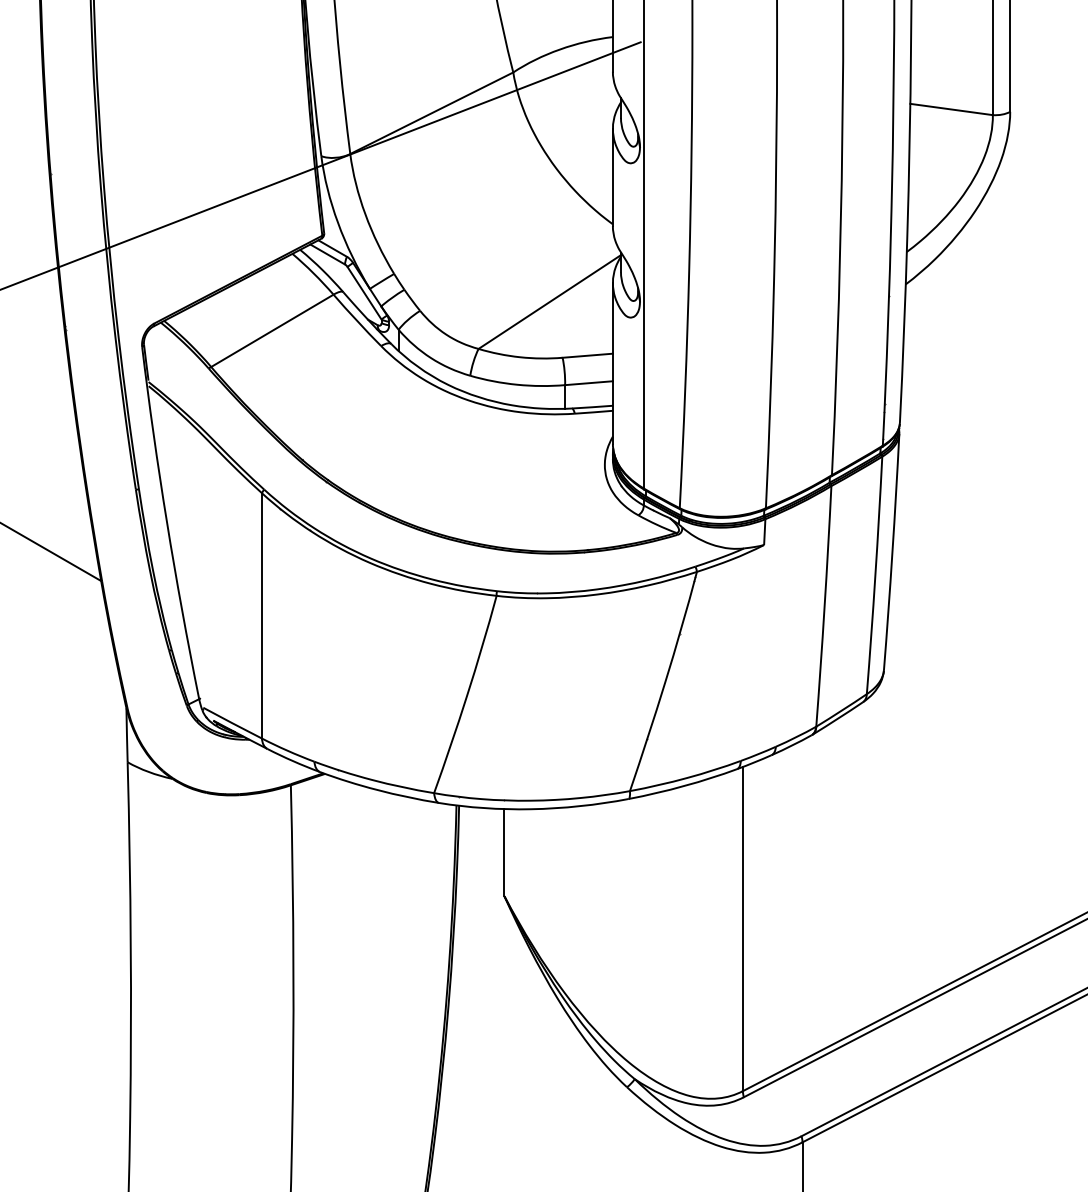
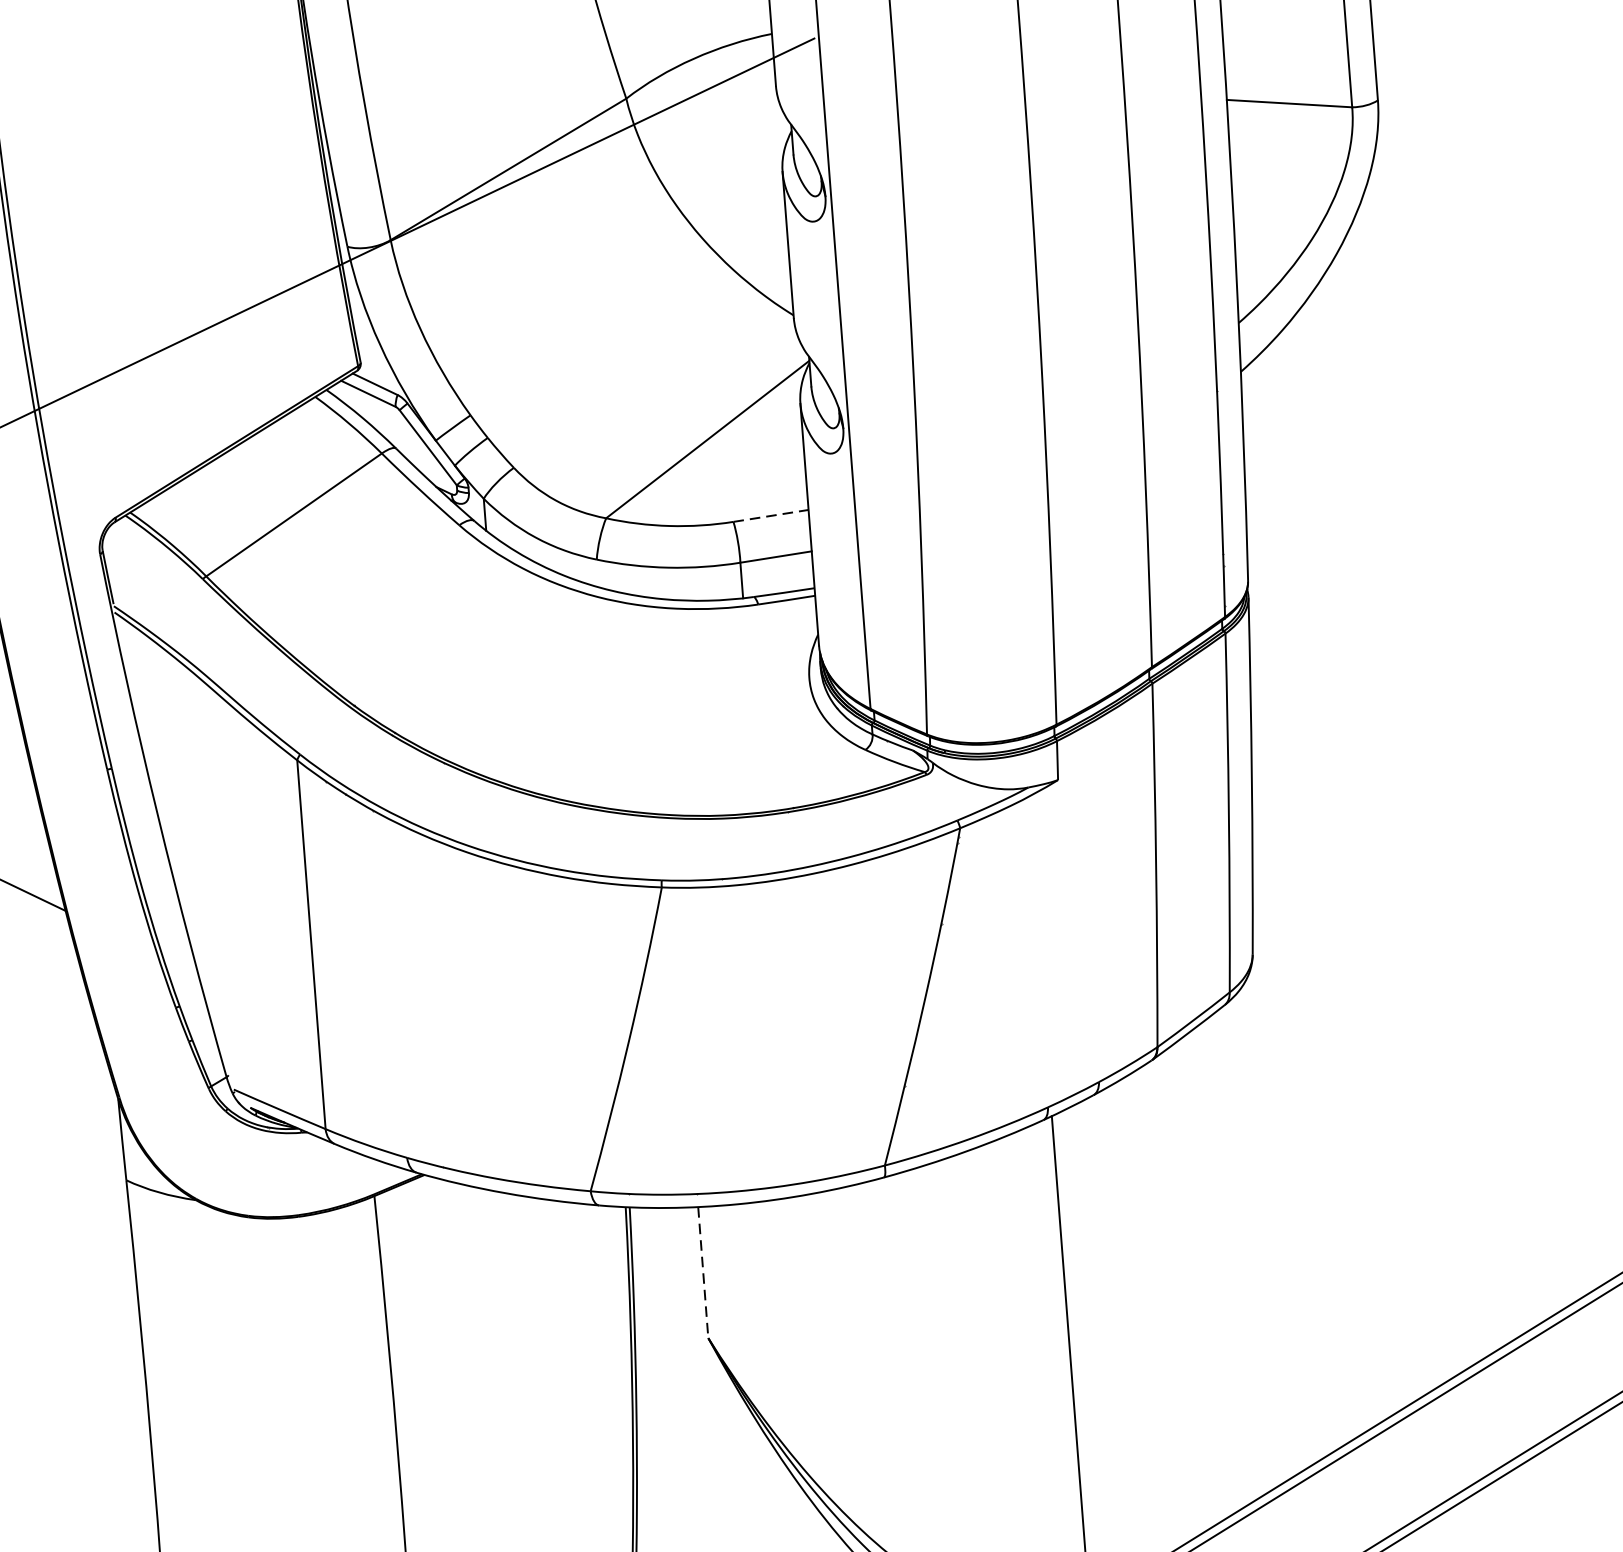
line: (588, 355) -> (772, 515), solid -> dashed
line: (504, 852) -> (703, 1272), solid -> dashed

